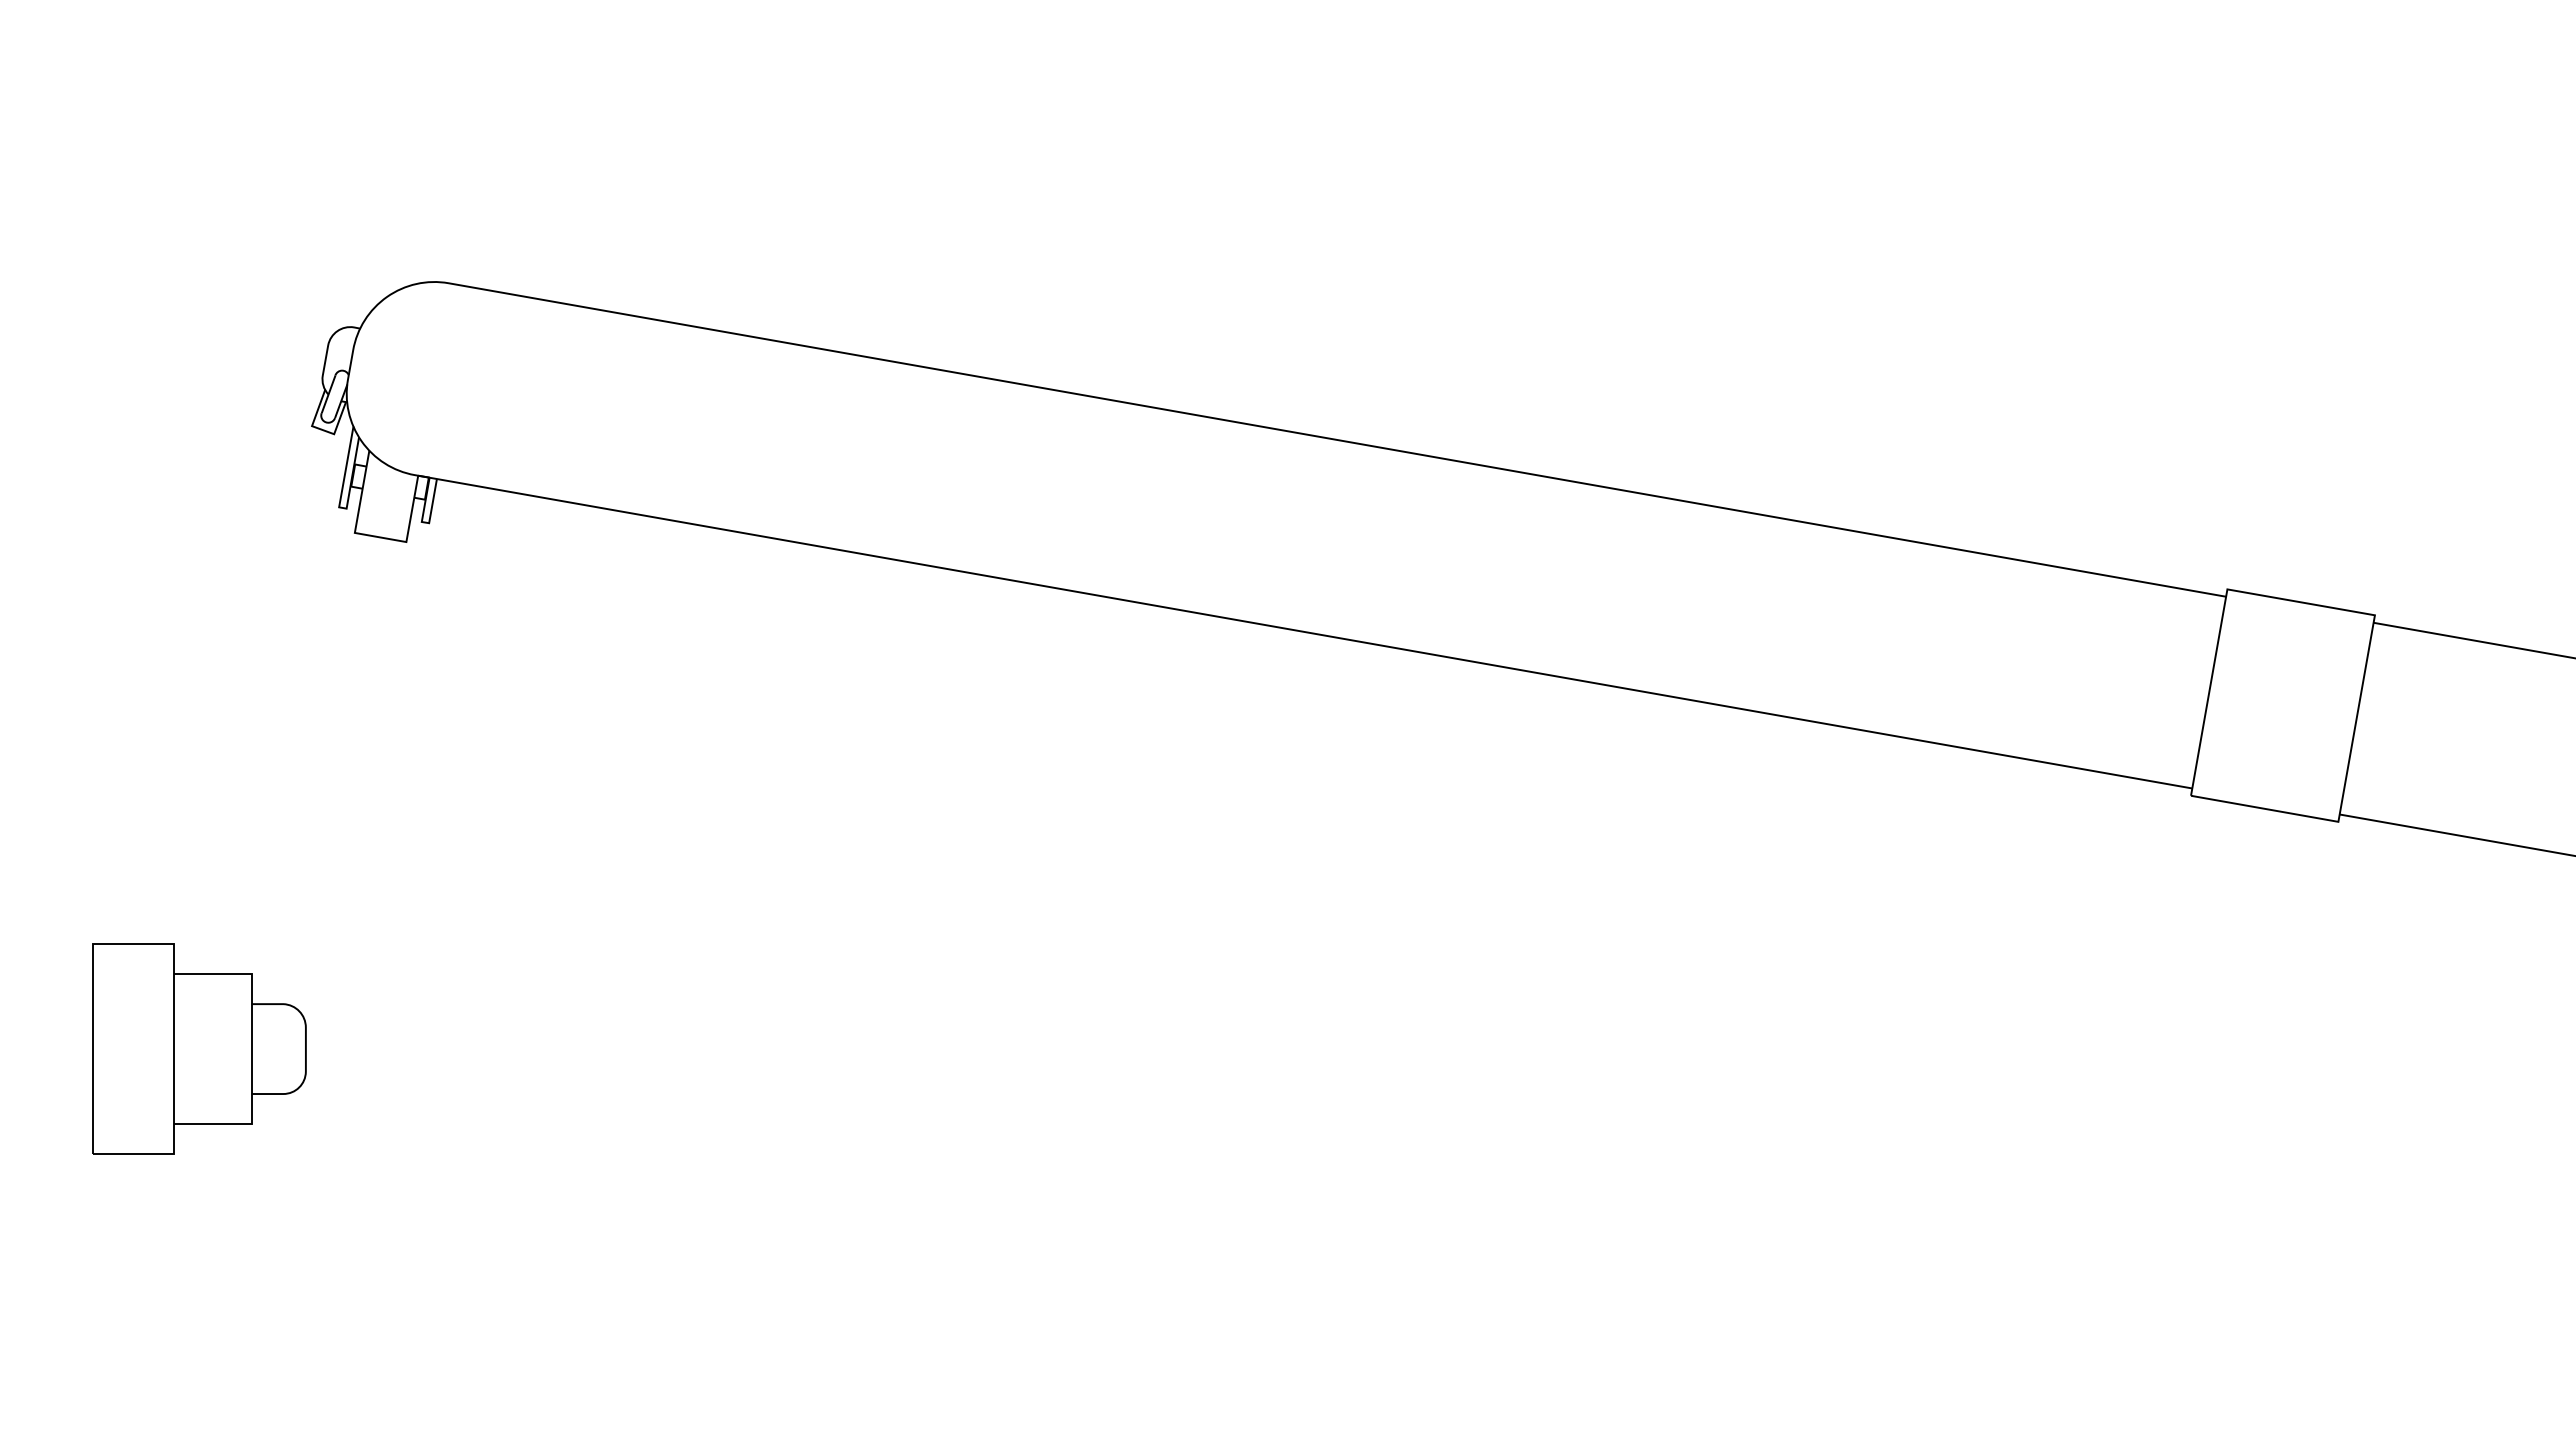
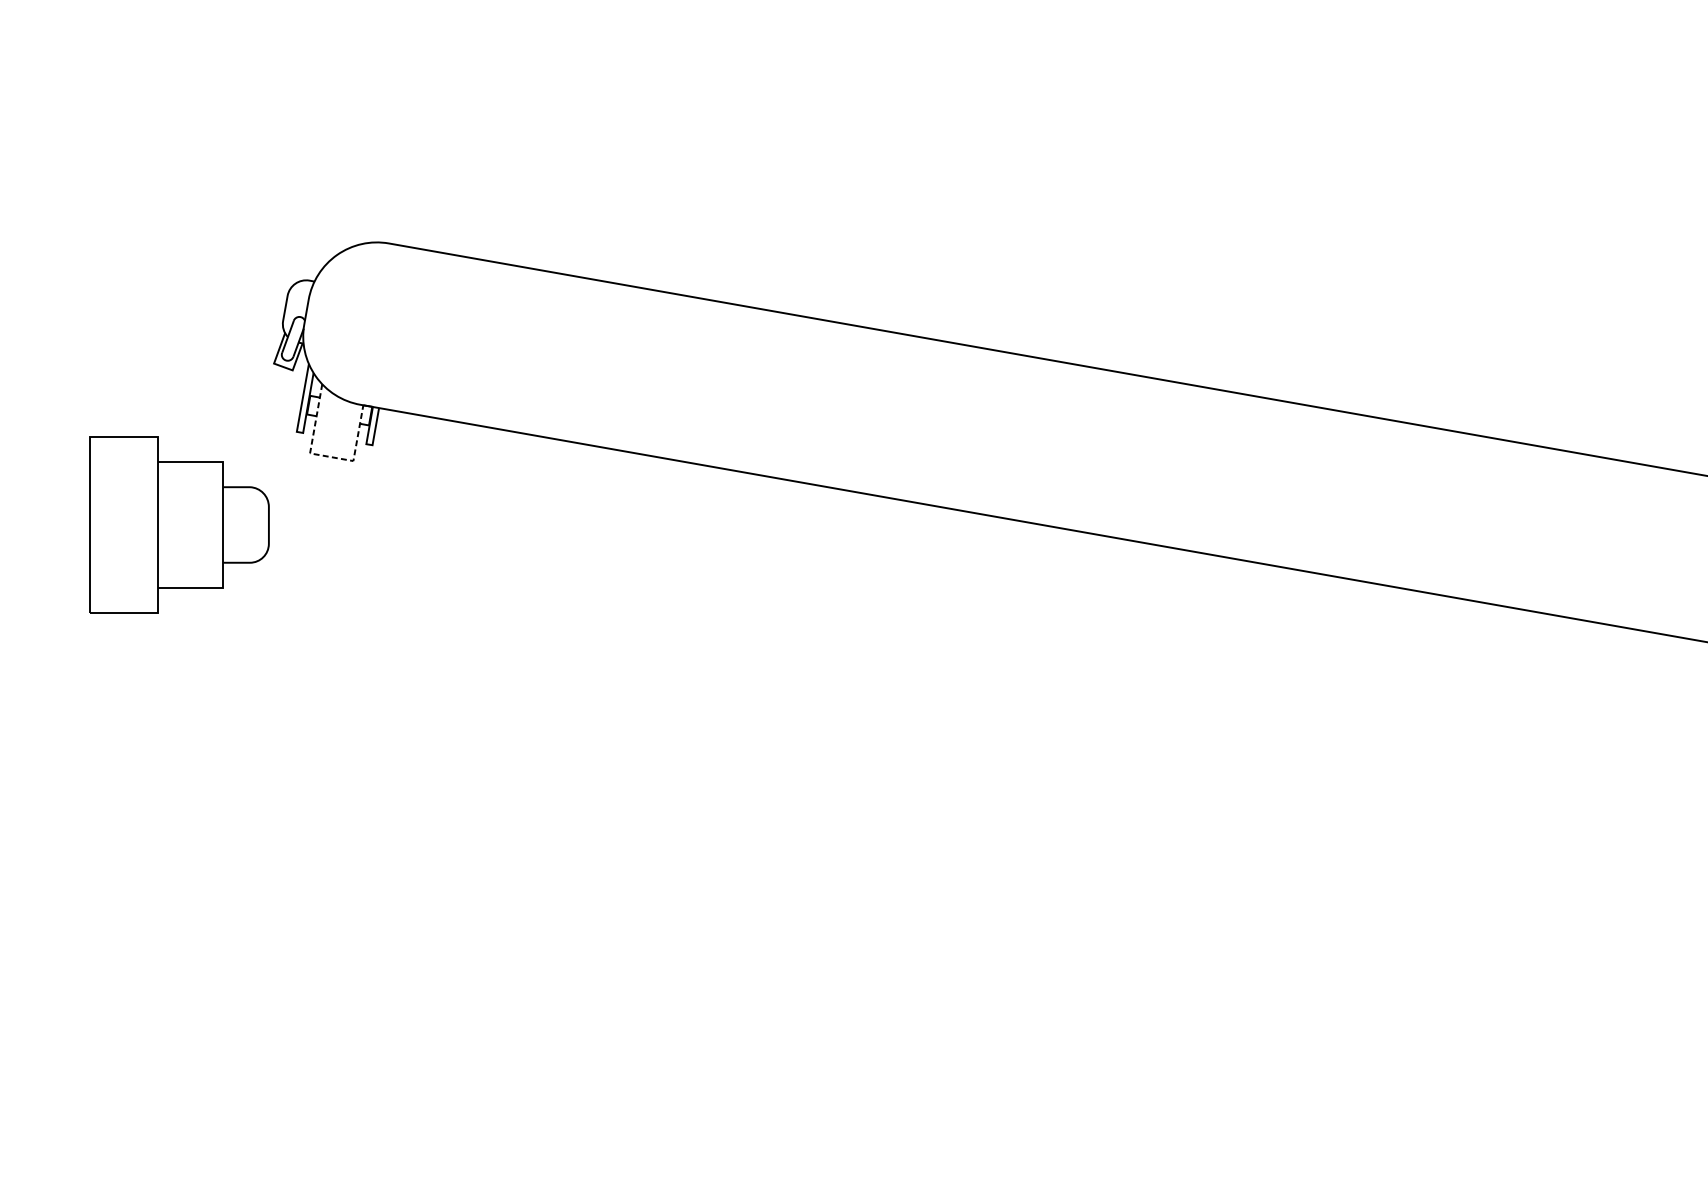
line: (373, 536) -> (325, 456), solid -> dashed
part: (199, 1048) -> (179, 524), moved

